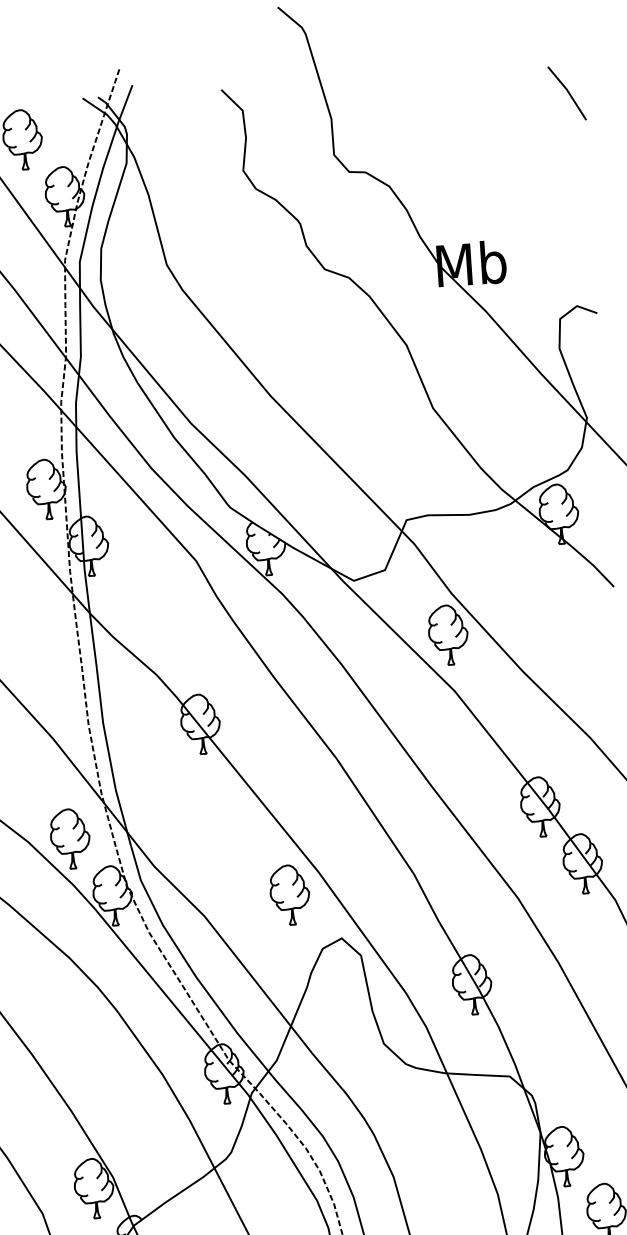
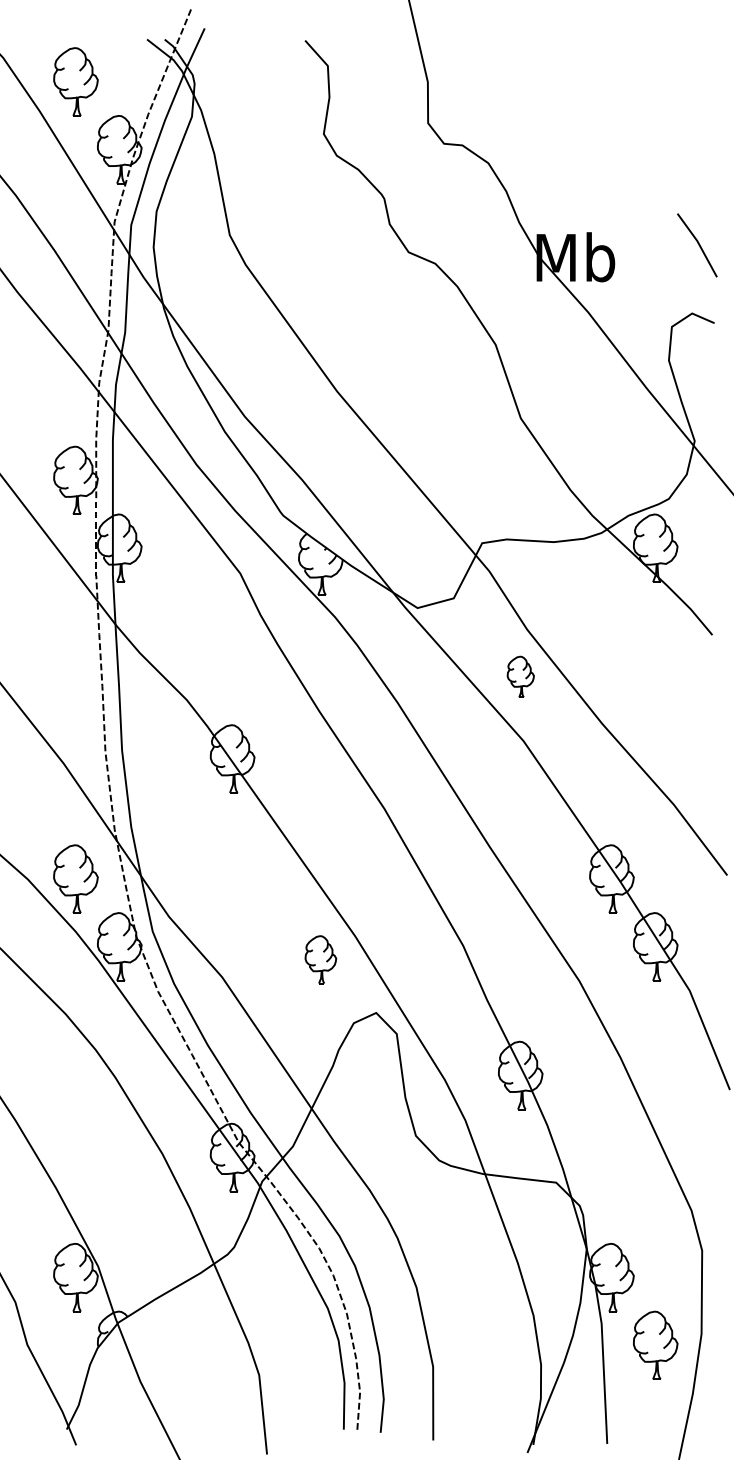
line: (568, 93) -> (698, 245), moved
part: (448, 634) -> (520, 676), size x0.6
part: (289, 894) -> (320, 959), size x0.7

